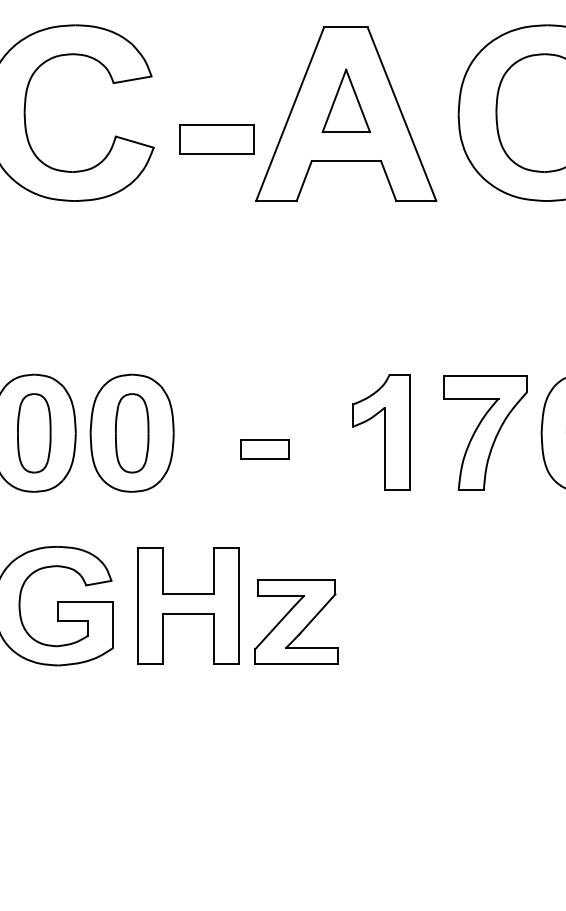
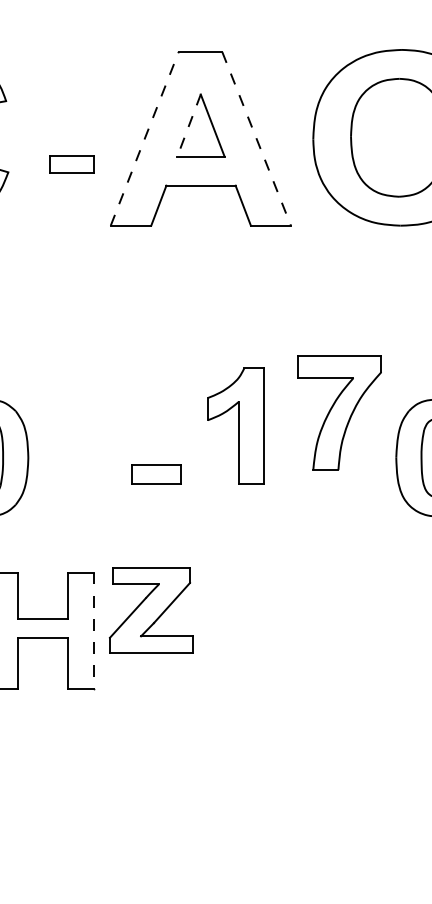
line: (334, 101) -> (189, 126), solid -> dashed
line: (290, 113) -> (145, 138), solid -> dashed
line: (402, 114) -> (257, 139), solid -> dashed
part: (216, 139) -> (71, 164), size x0.6
part: (381, 432) -> (236, 426), moved
part: (485, 432) -> (340, 412), moved
part: (264, 449) -> (156, 474), moved
line: (239, 606) -> (94, 631), solid -> dashed
part: (296, 621) -> (151, 610), moved

